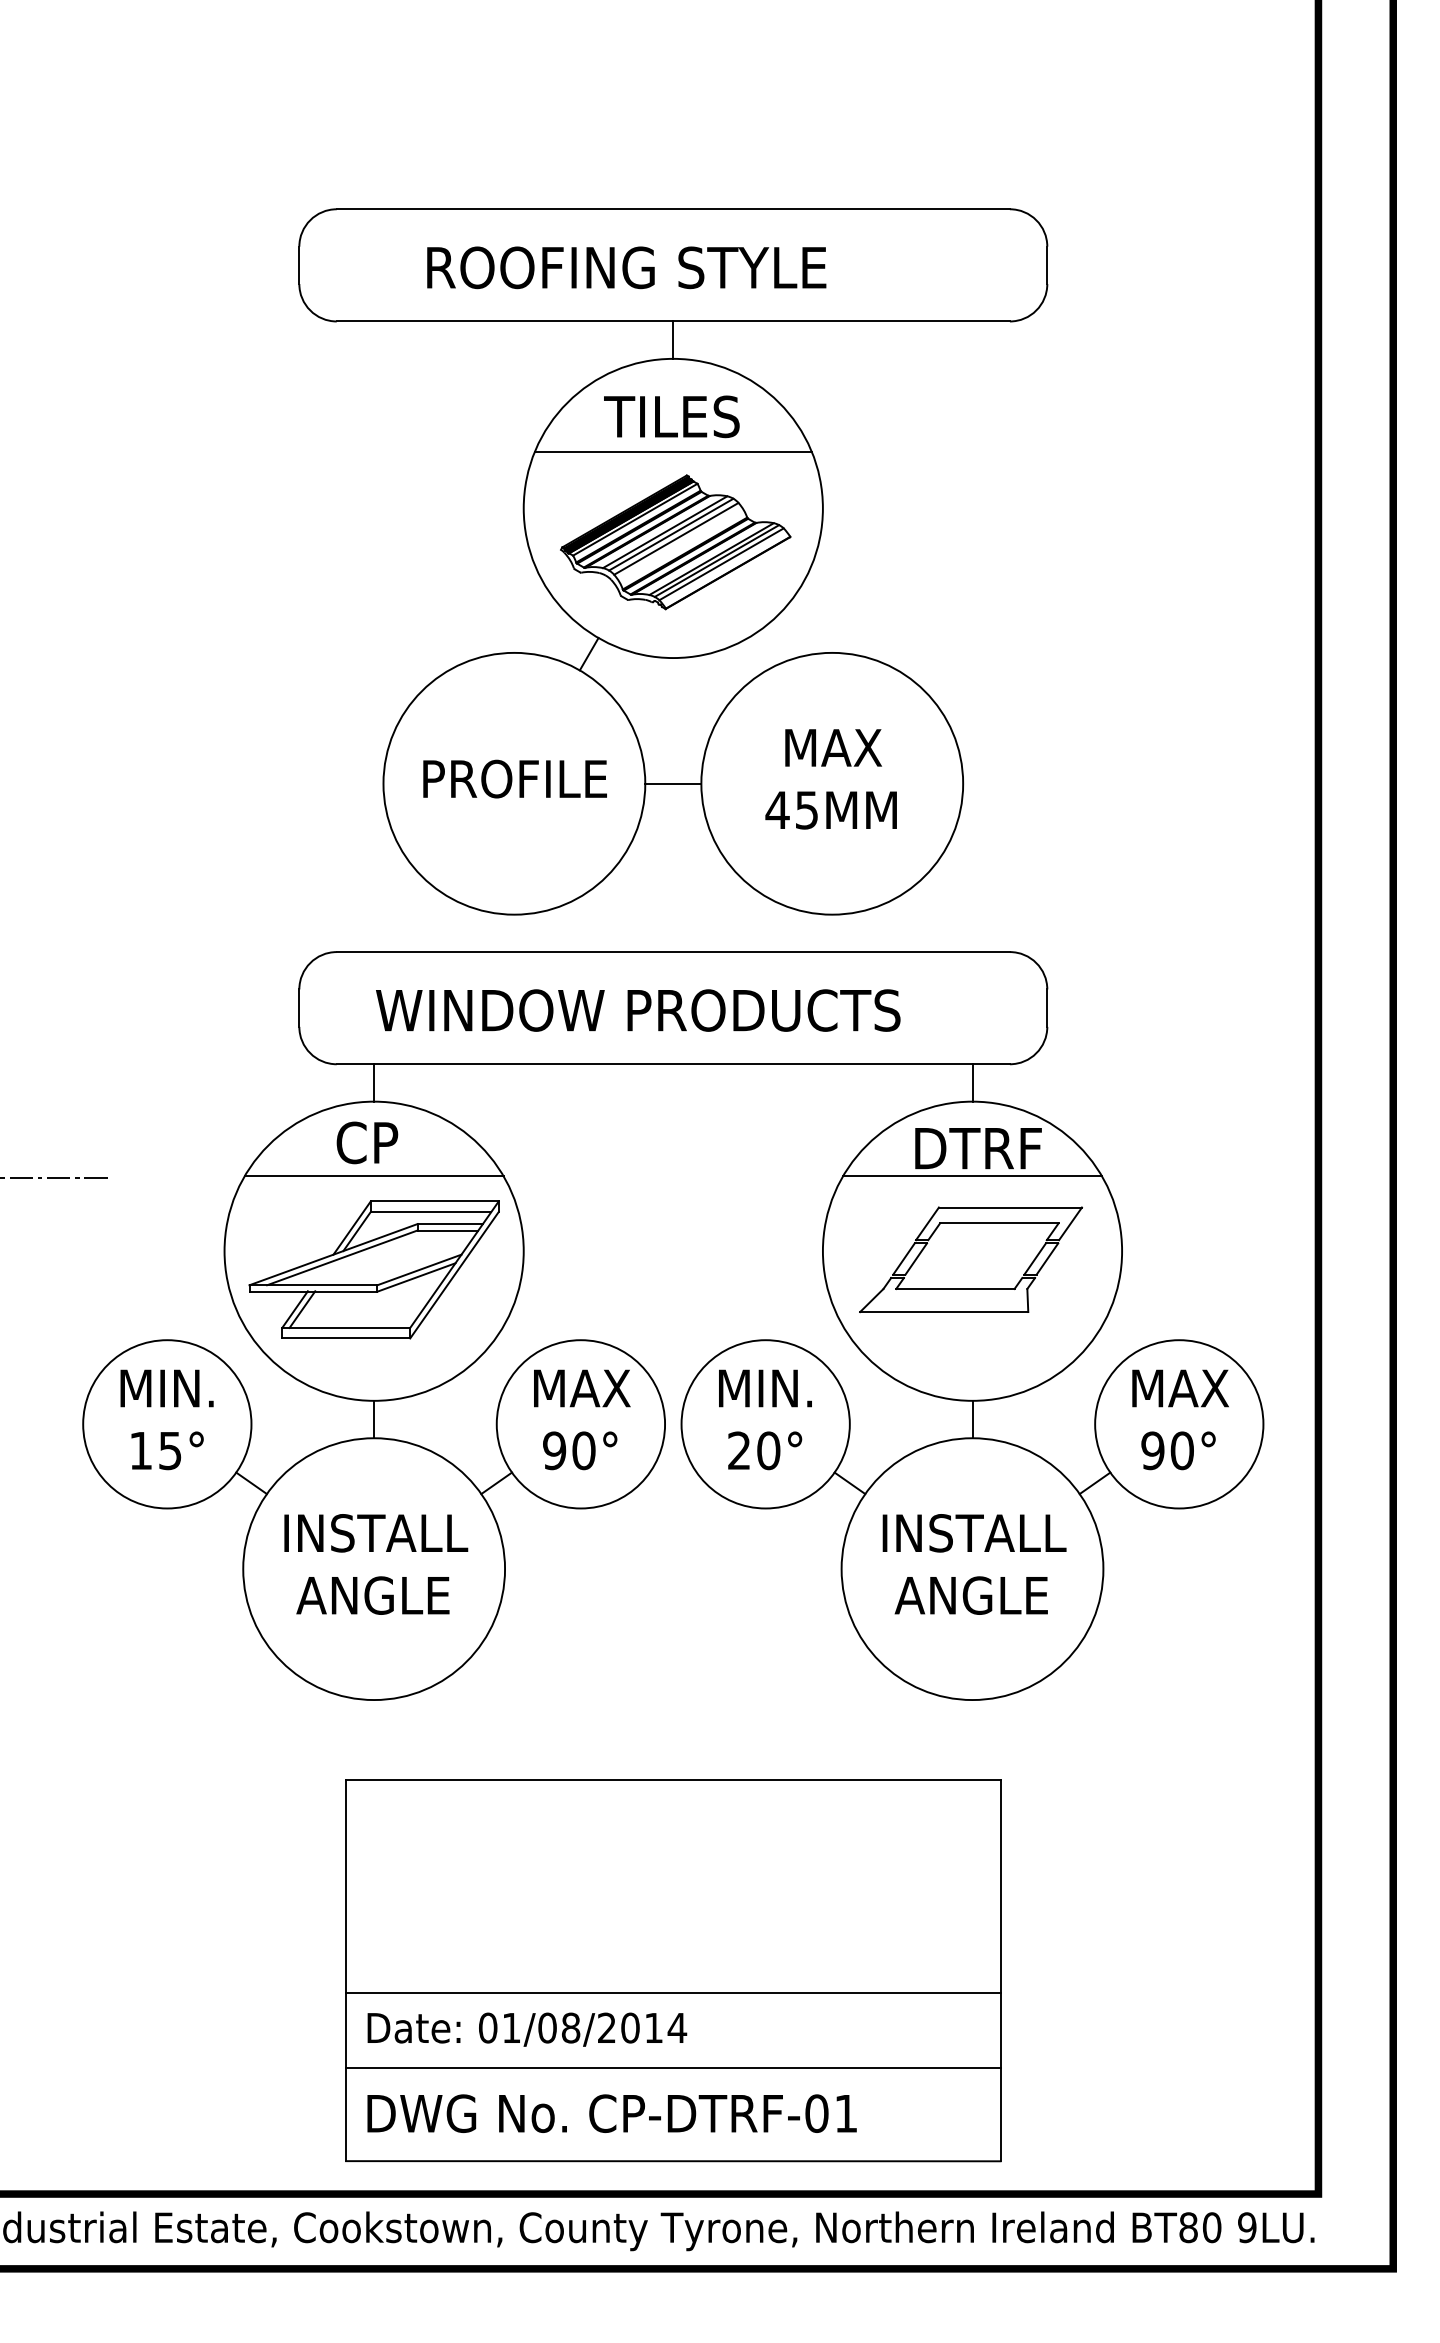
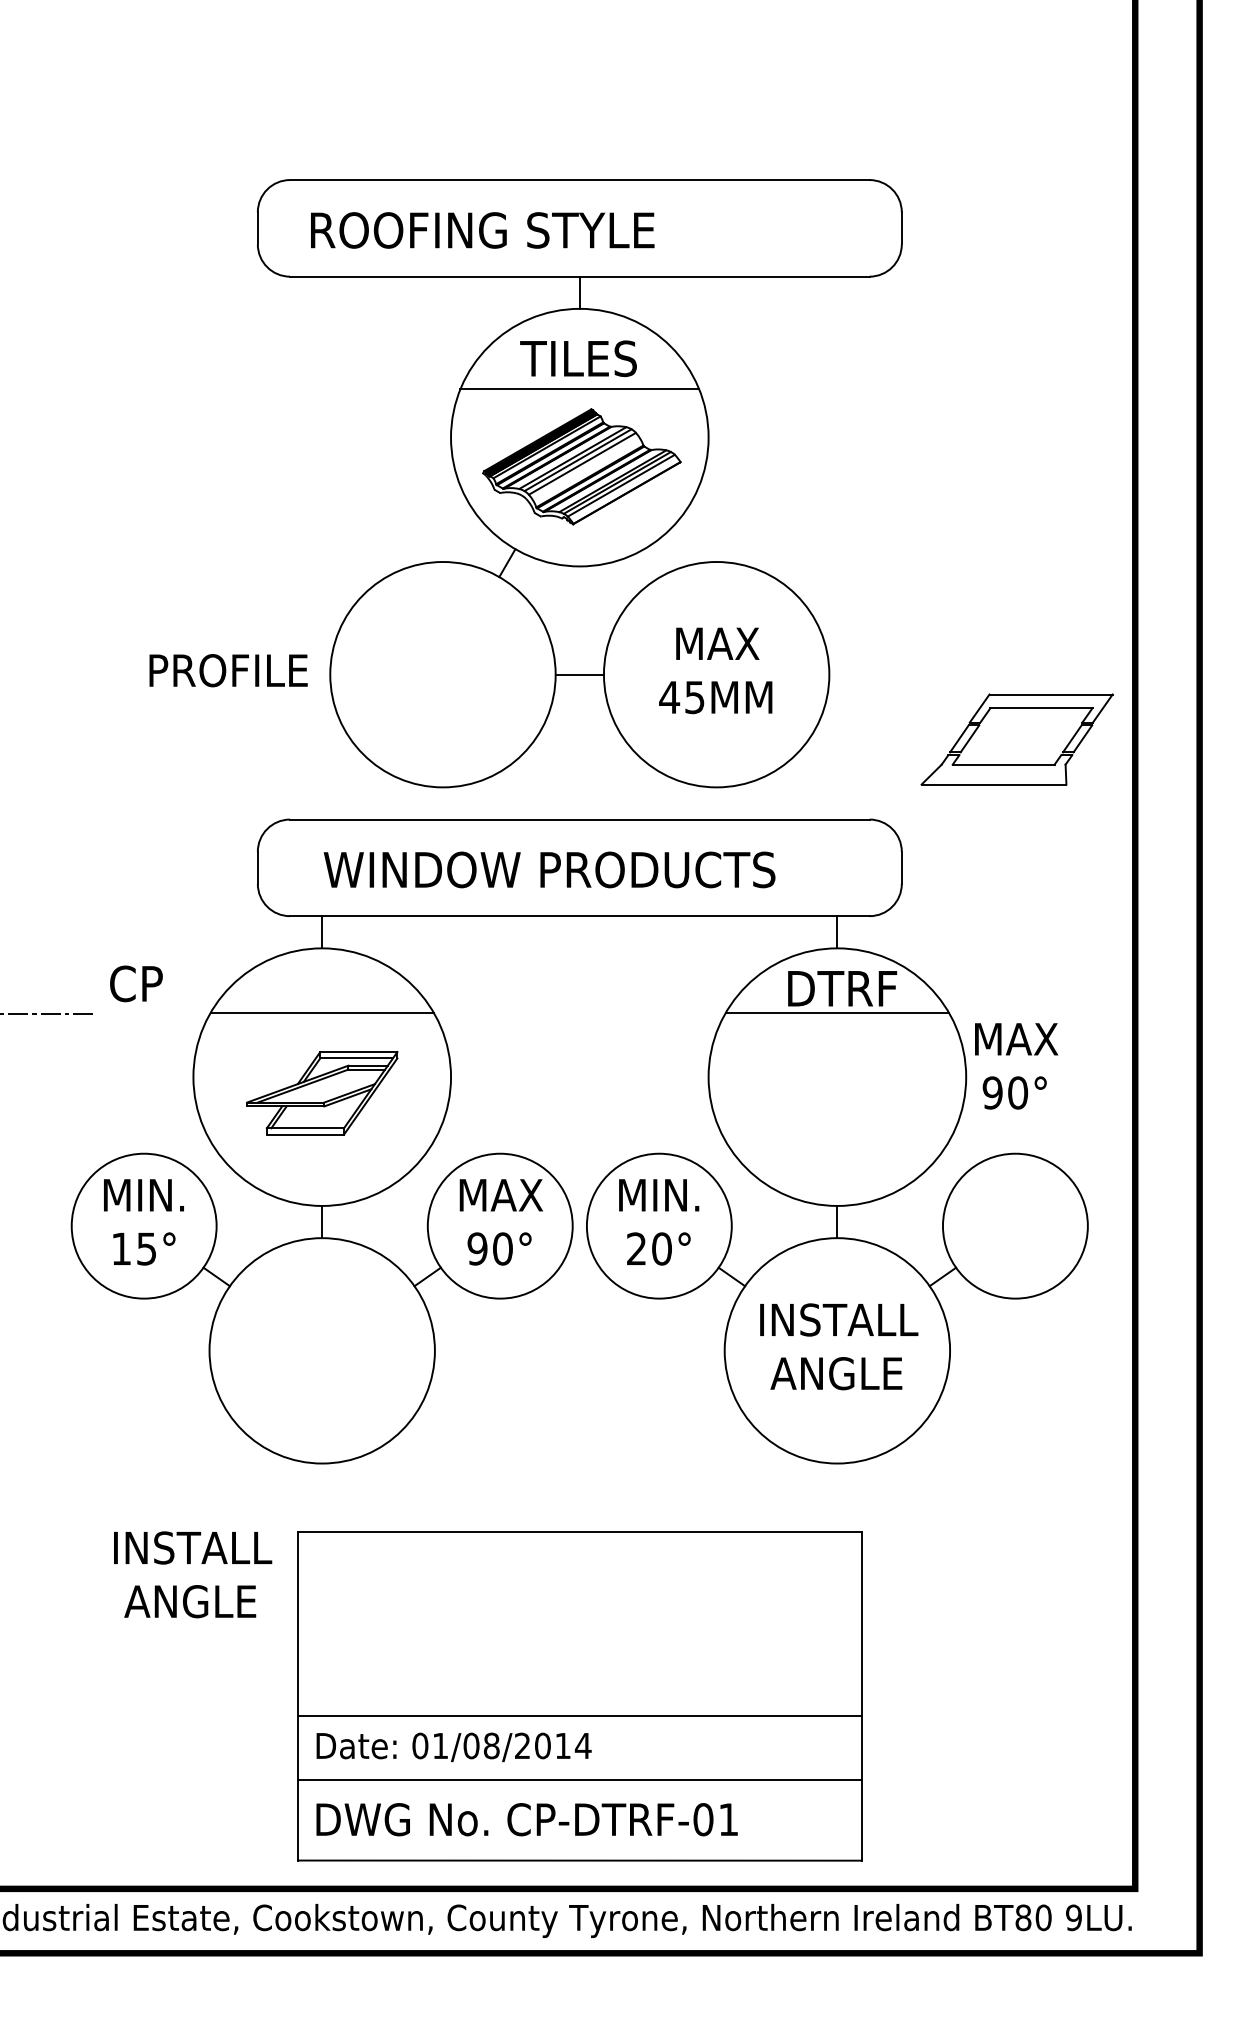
text: (626, 267) -> (482, 230), moved
text: (514, 778) -> (228, 670), moved
text: (367, 1142) -> (136, 983), moved
part: (970, 1259) -> (1016, 739), moved
part: (374, 1270) -> (322, 1093), size x0.7
text: (1180, 1420) -> (1016, 1066), moved
text: (376, 1564) -> (193, 1574), moved

